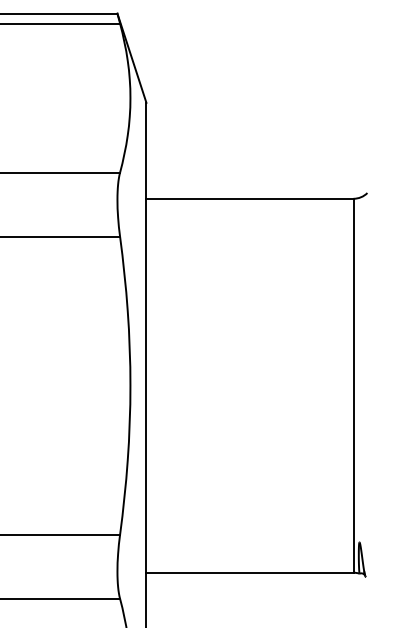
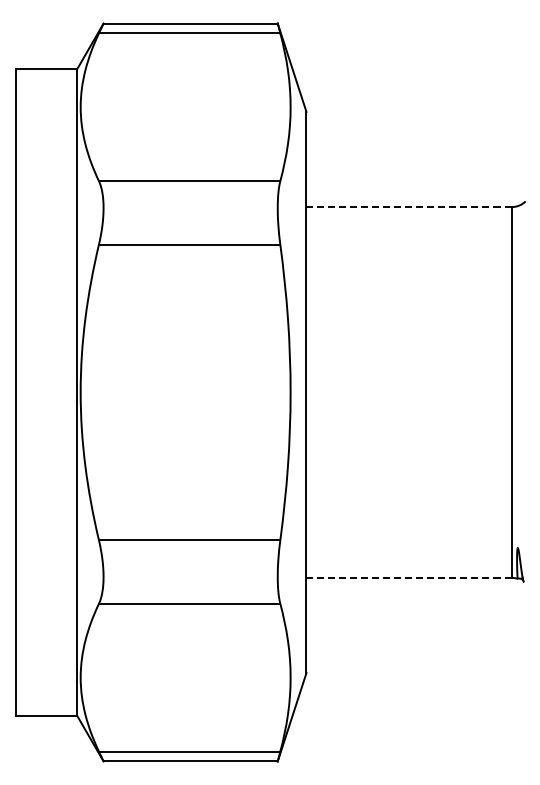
line: (250, 199) -> (409, 207), solid -> dashed
line: (250, 572) -> (409, 577), solid -> dashed

